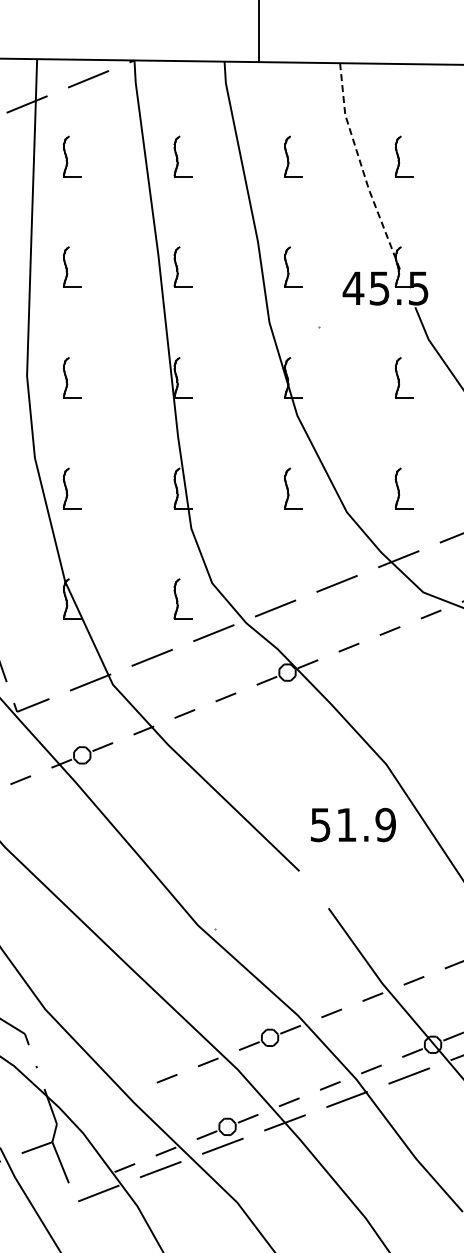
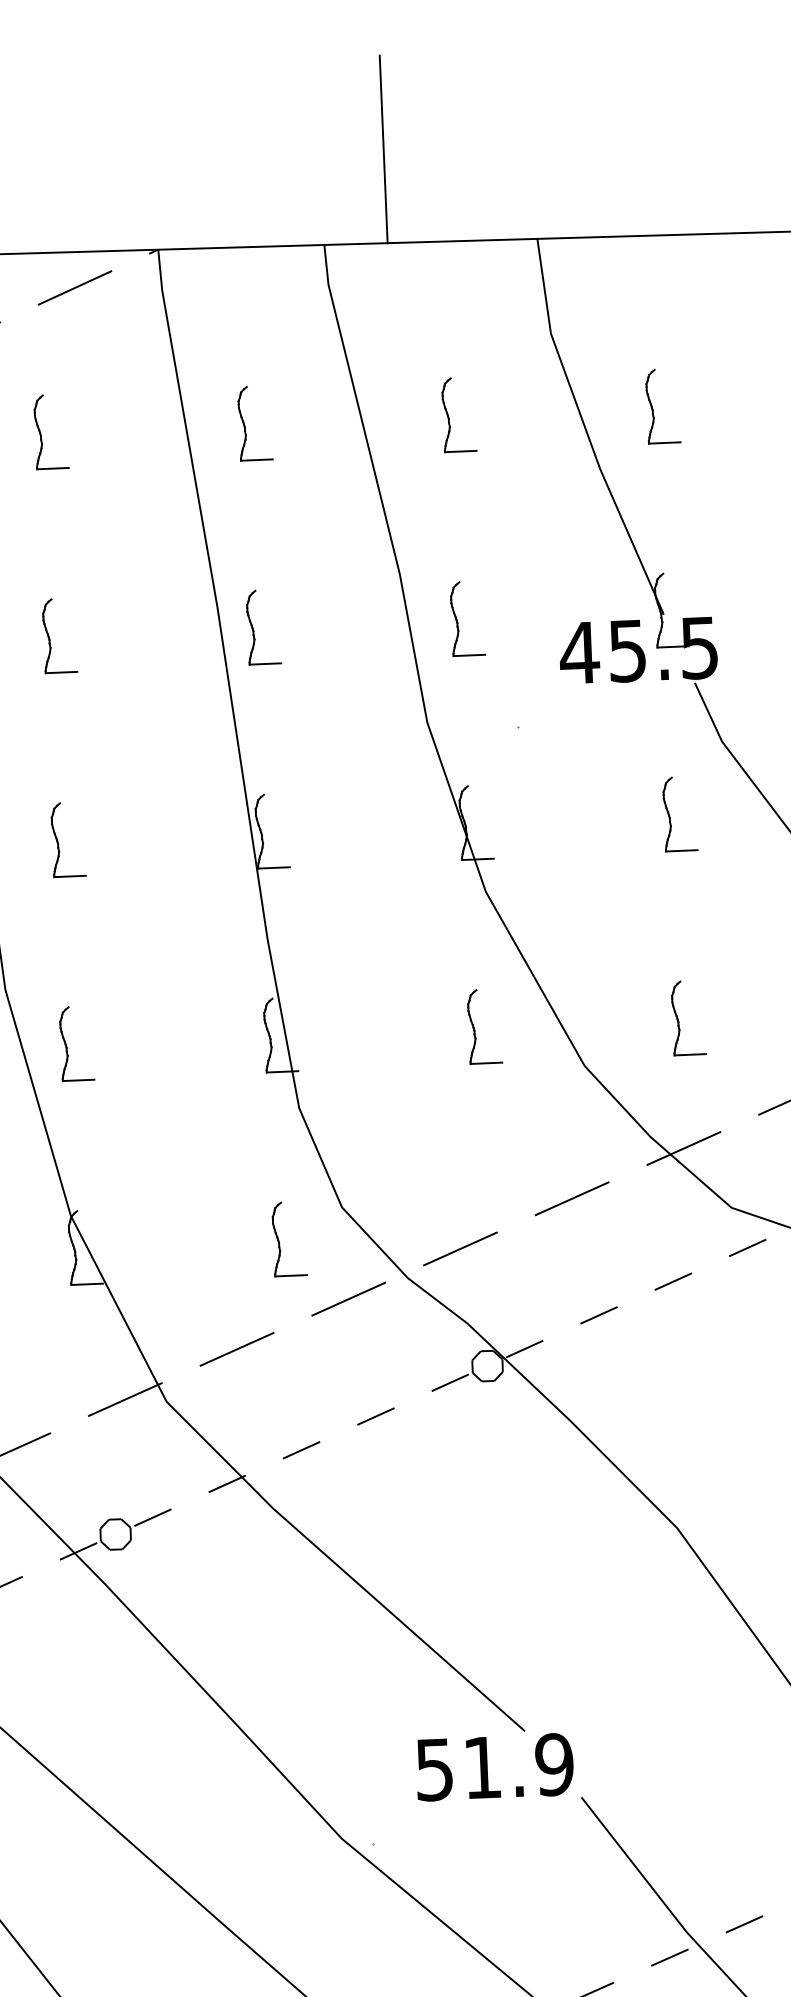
line: (362, 168) -> (586, 431), dashed -> solid
text: (353, 824) -> (495, 1766), moved

